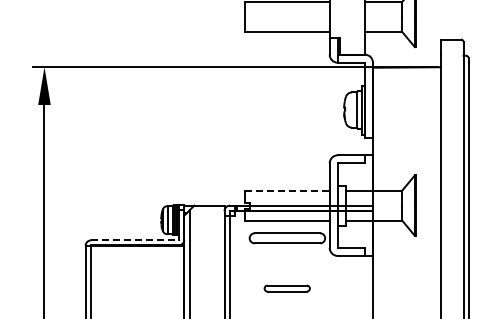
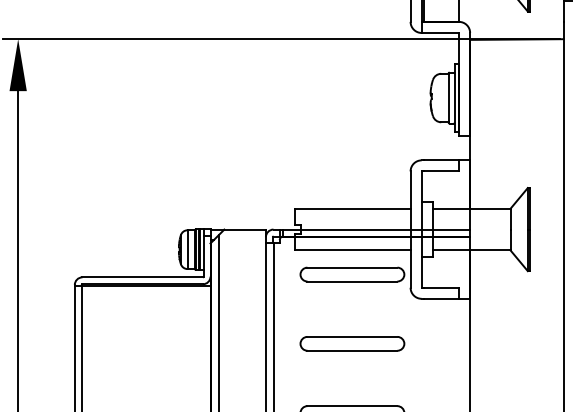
line: (288, 190) -> (353, 208), dashed -> solid
line: (134, 240) -> (142, 277), dashed -> solid
part: (286, 288) -> (351, 343), size x1.67

